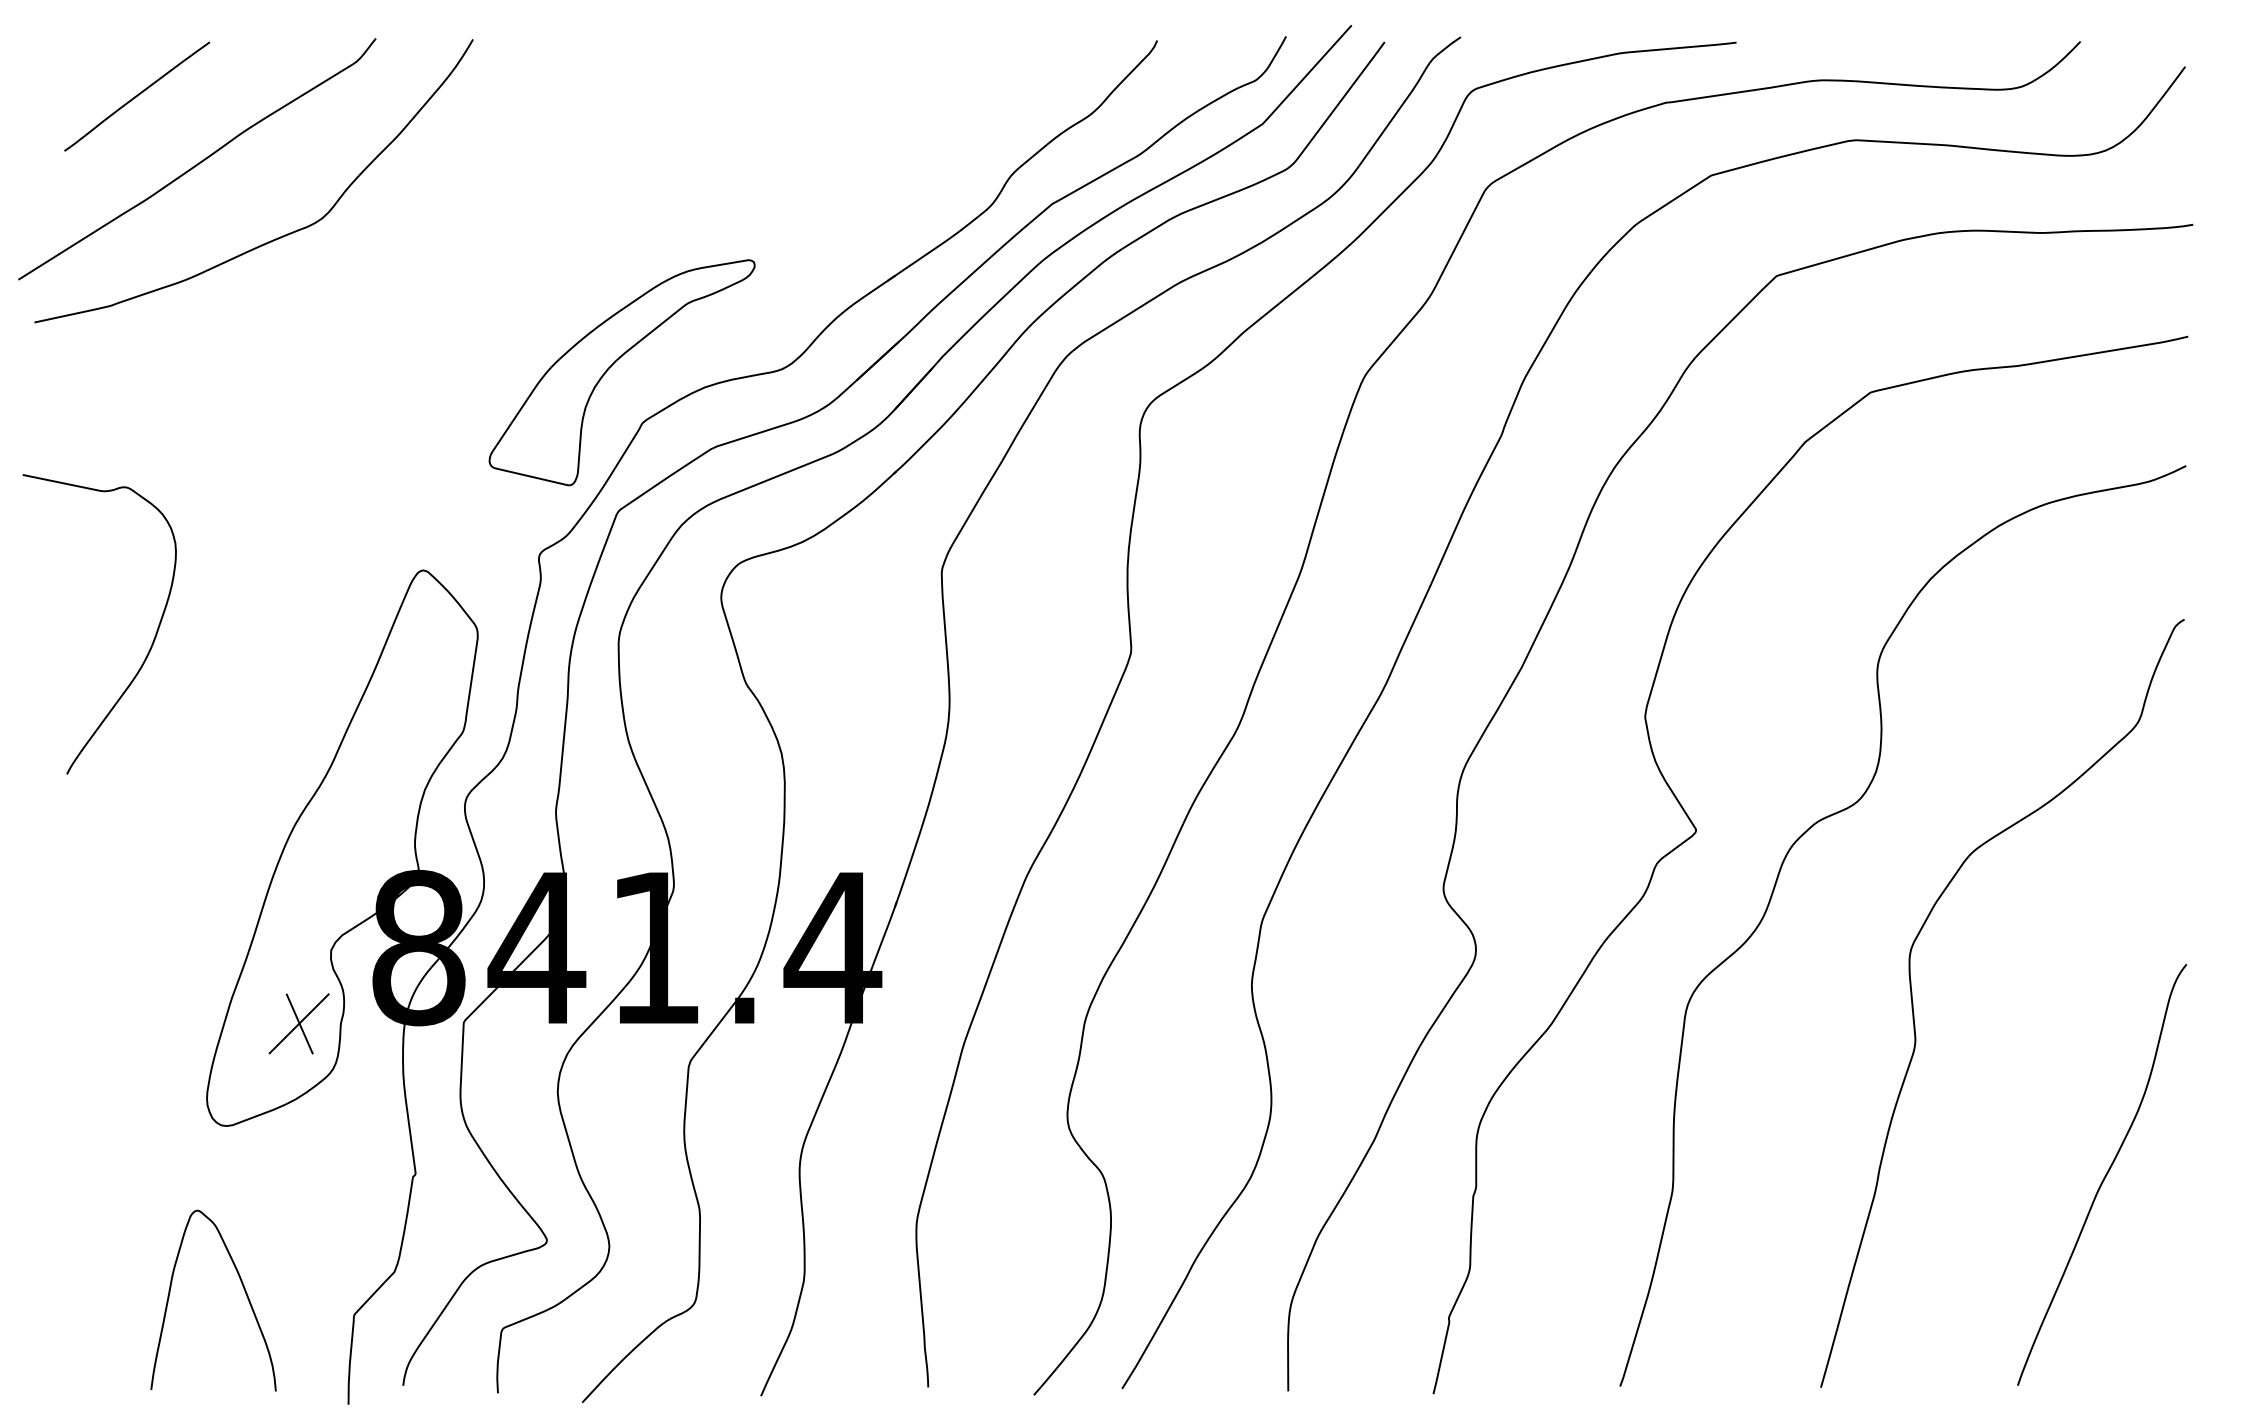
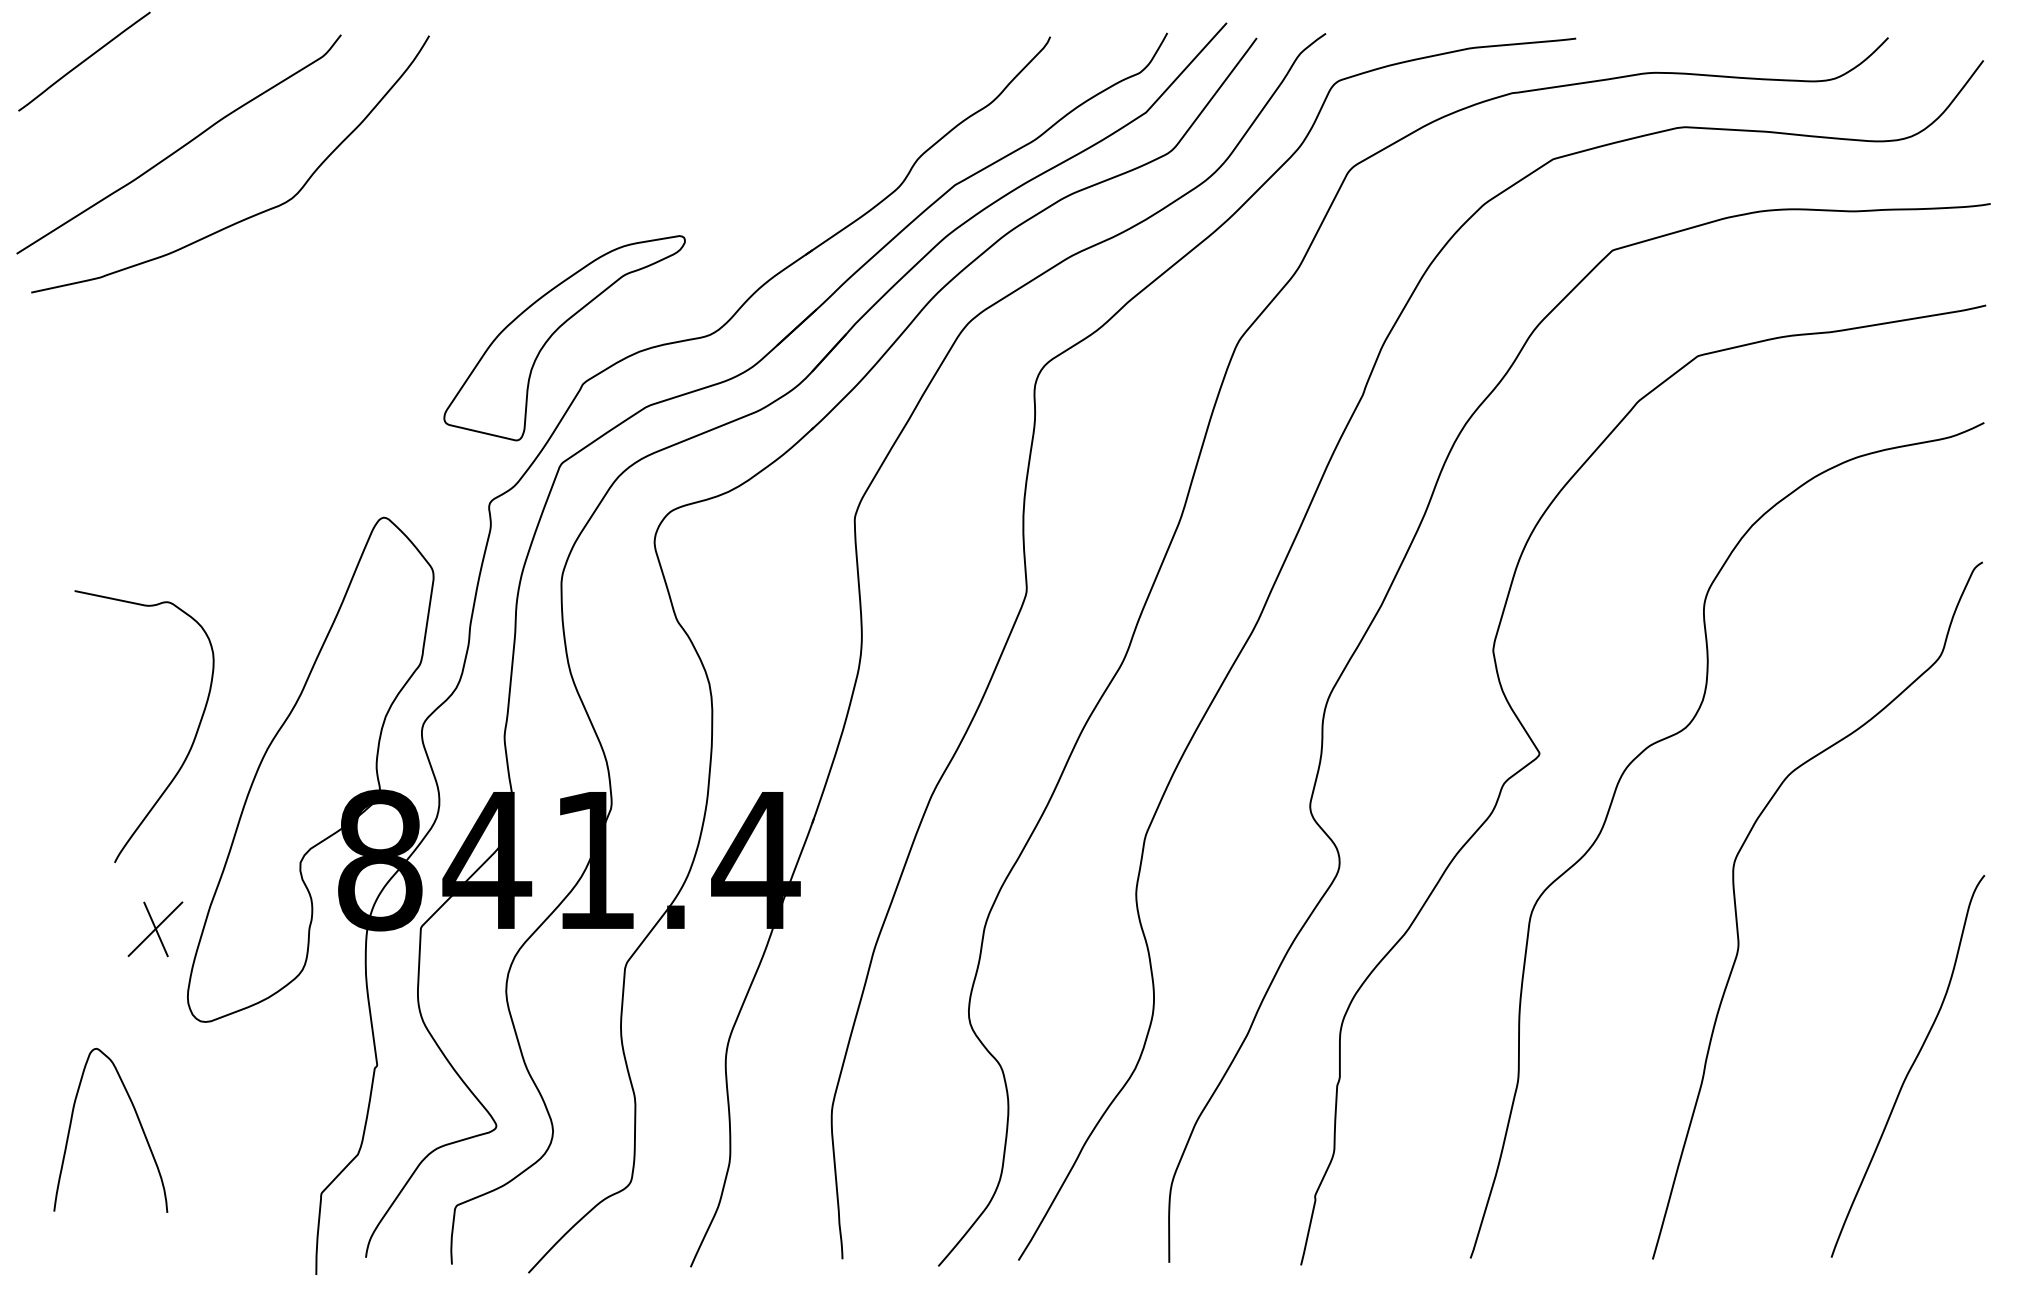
line: (137, 96) -> (84, 61), moved
curve: (150, 646) -> (190, 746), moved
part: (299, 1024) -> (155, 929), moved
curve: (242, 1288) -> (137, 1119), moved

